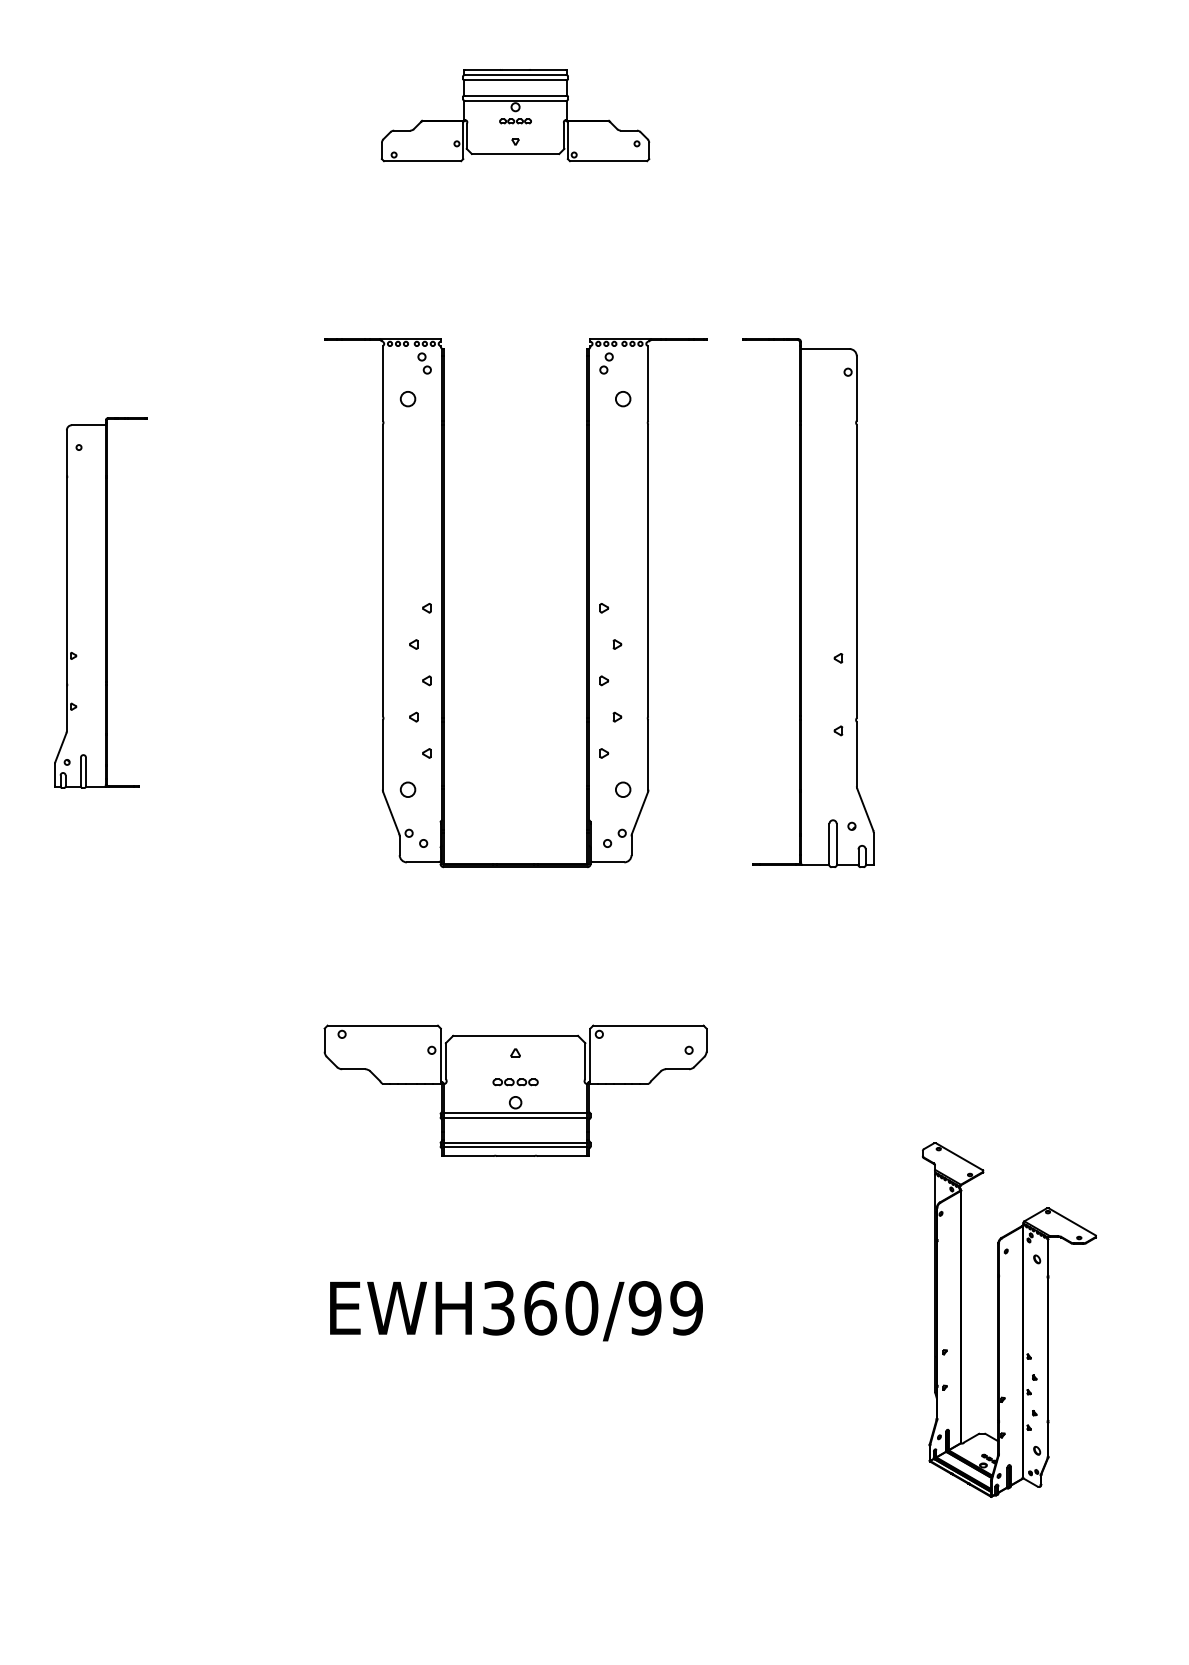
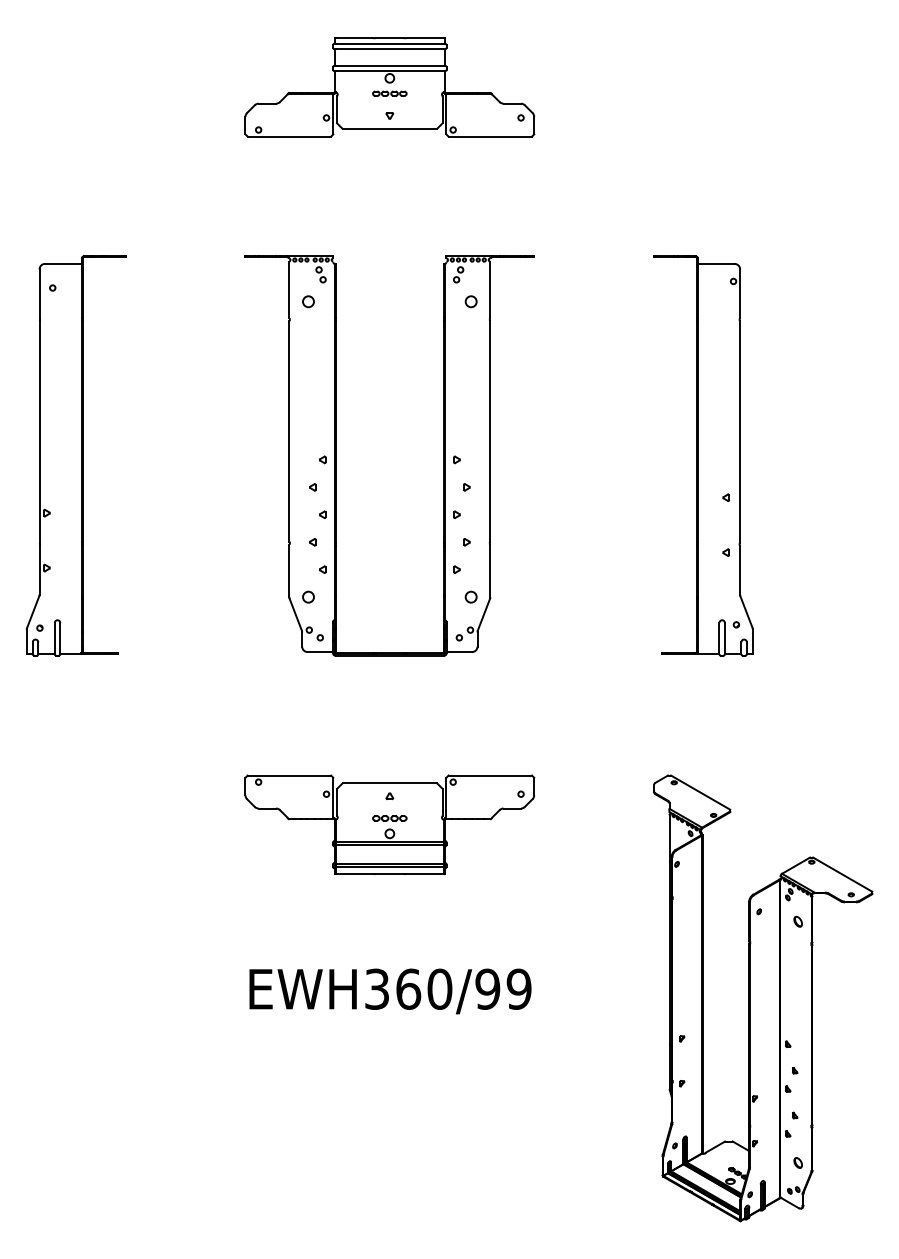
part: (515, 115) -> (389, 87), size x1.43
part: (100, 602) -> (75, 455), size x1.43
part: (808, 602) -> (703, 455), moved
part: (1009, 1319) -> (763, 997), size x1.67

